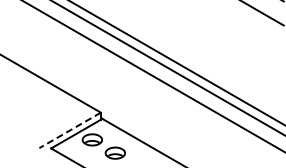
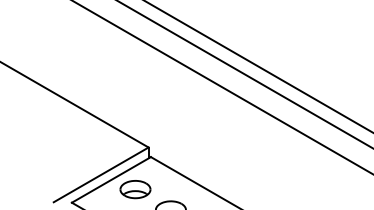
line: (70, 130) -> (101, 175), dashed -> solid

